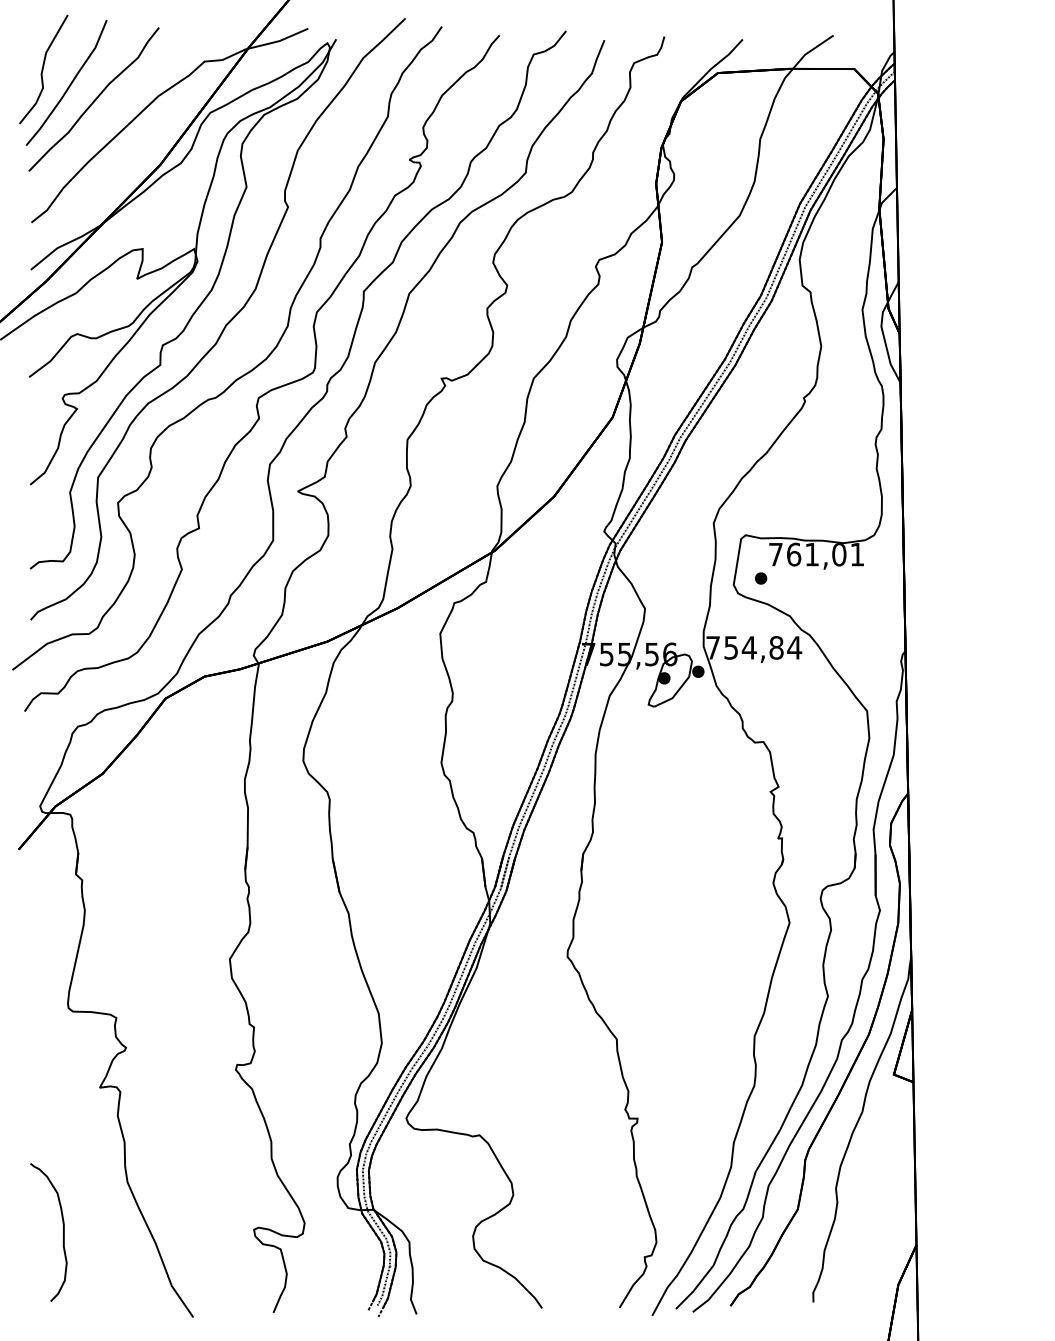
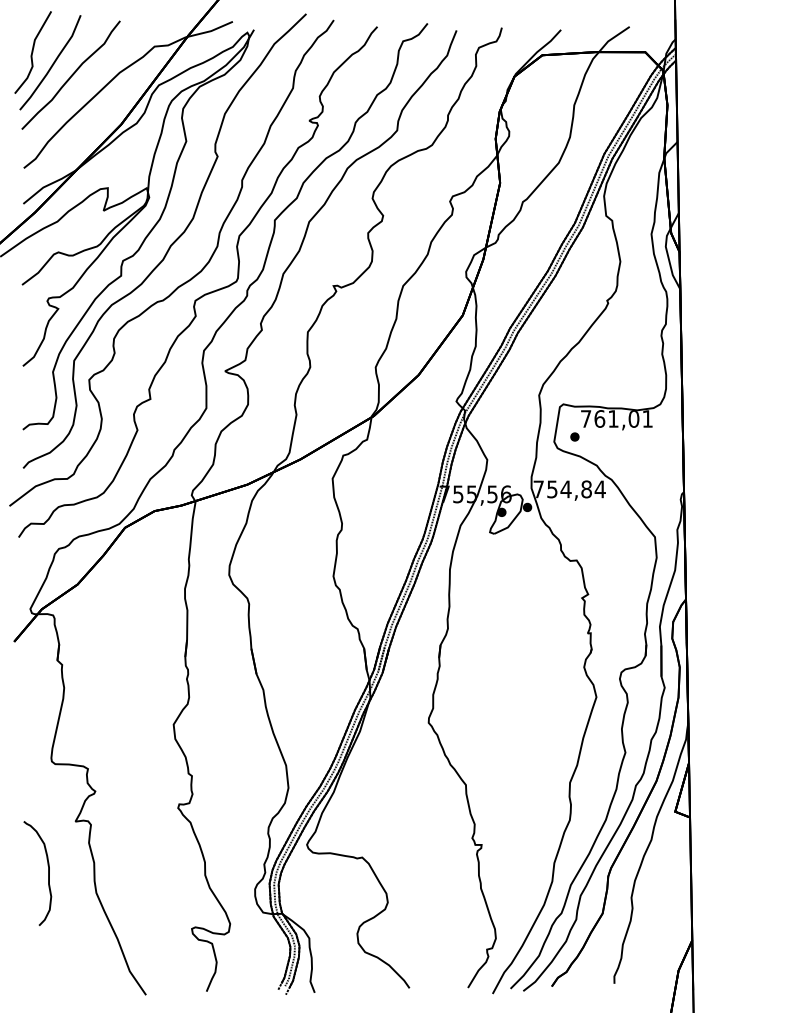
part: (63, 1232) -> (48, 873), moved

